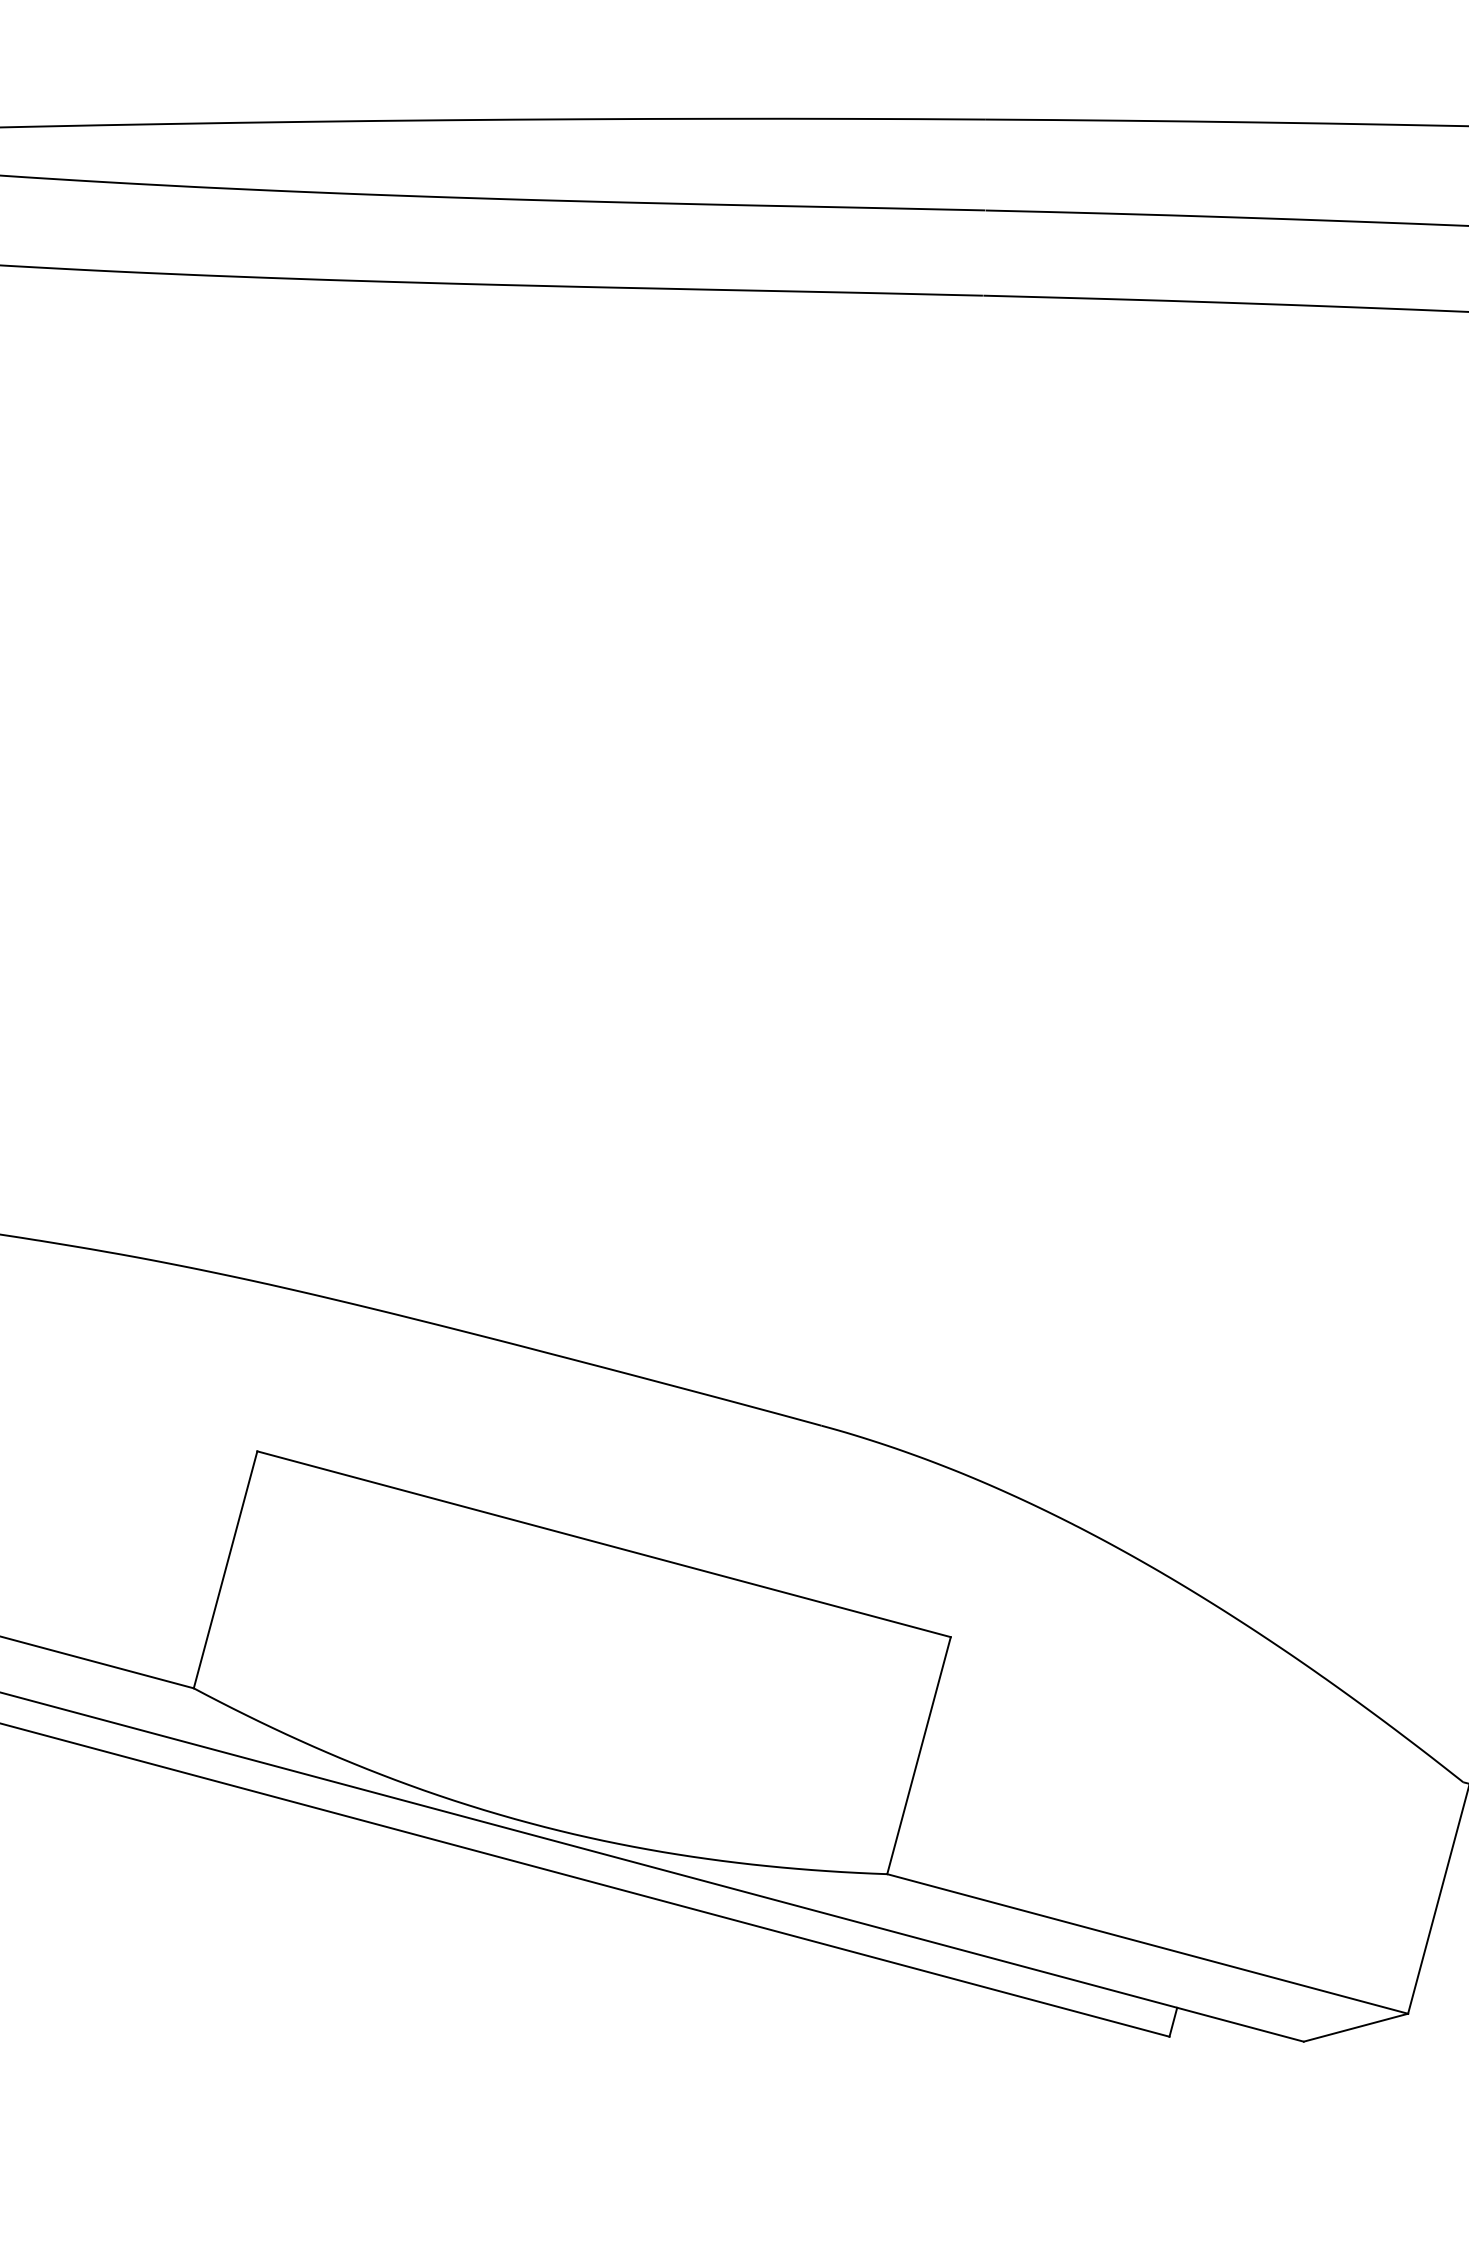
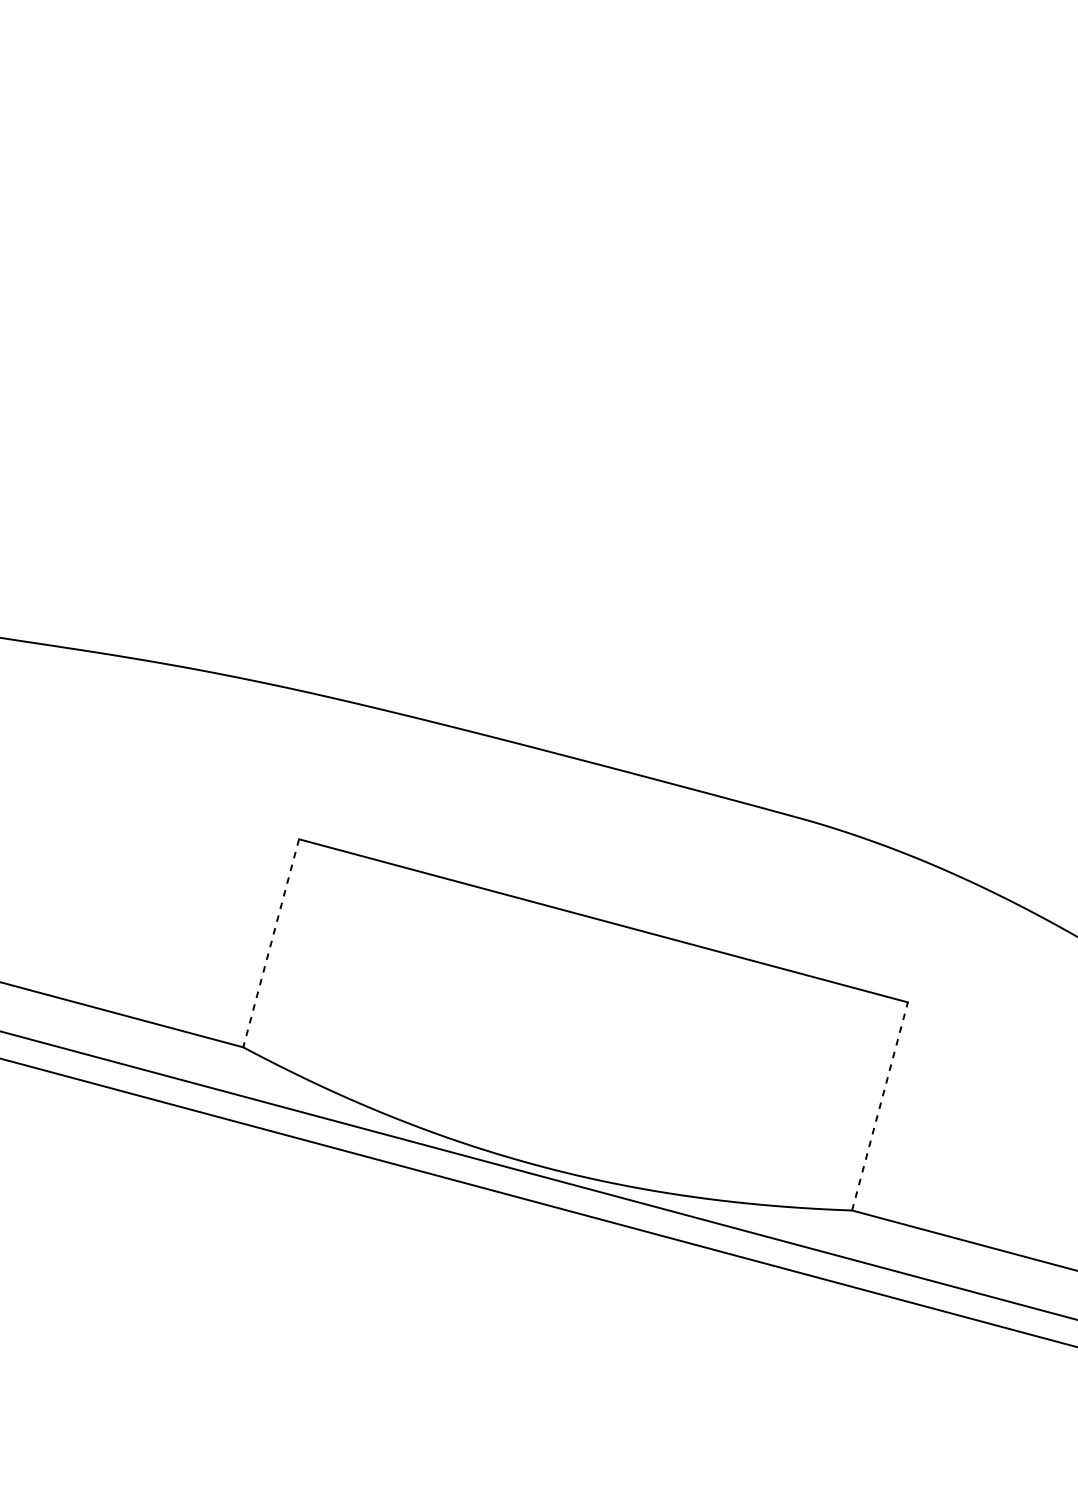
line: (225, 1569) -> (271, 942), solid -> dashed
line: (919, 1755) -> (880, 1106), solid -> dashed

